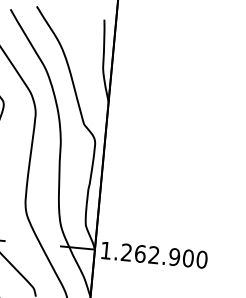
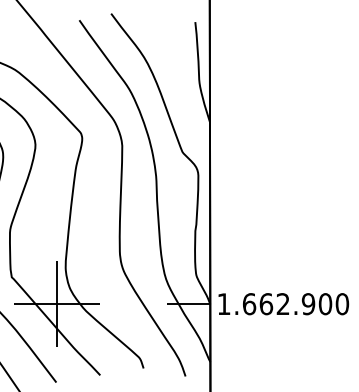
text: (126, 252) -> (249, 304), 1.262.900 -> 1.662.900

